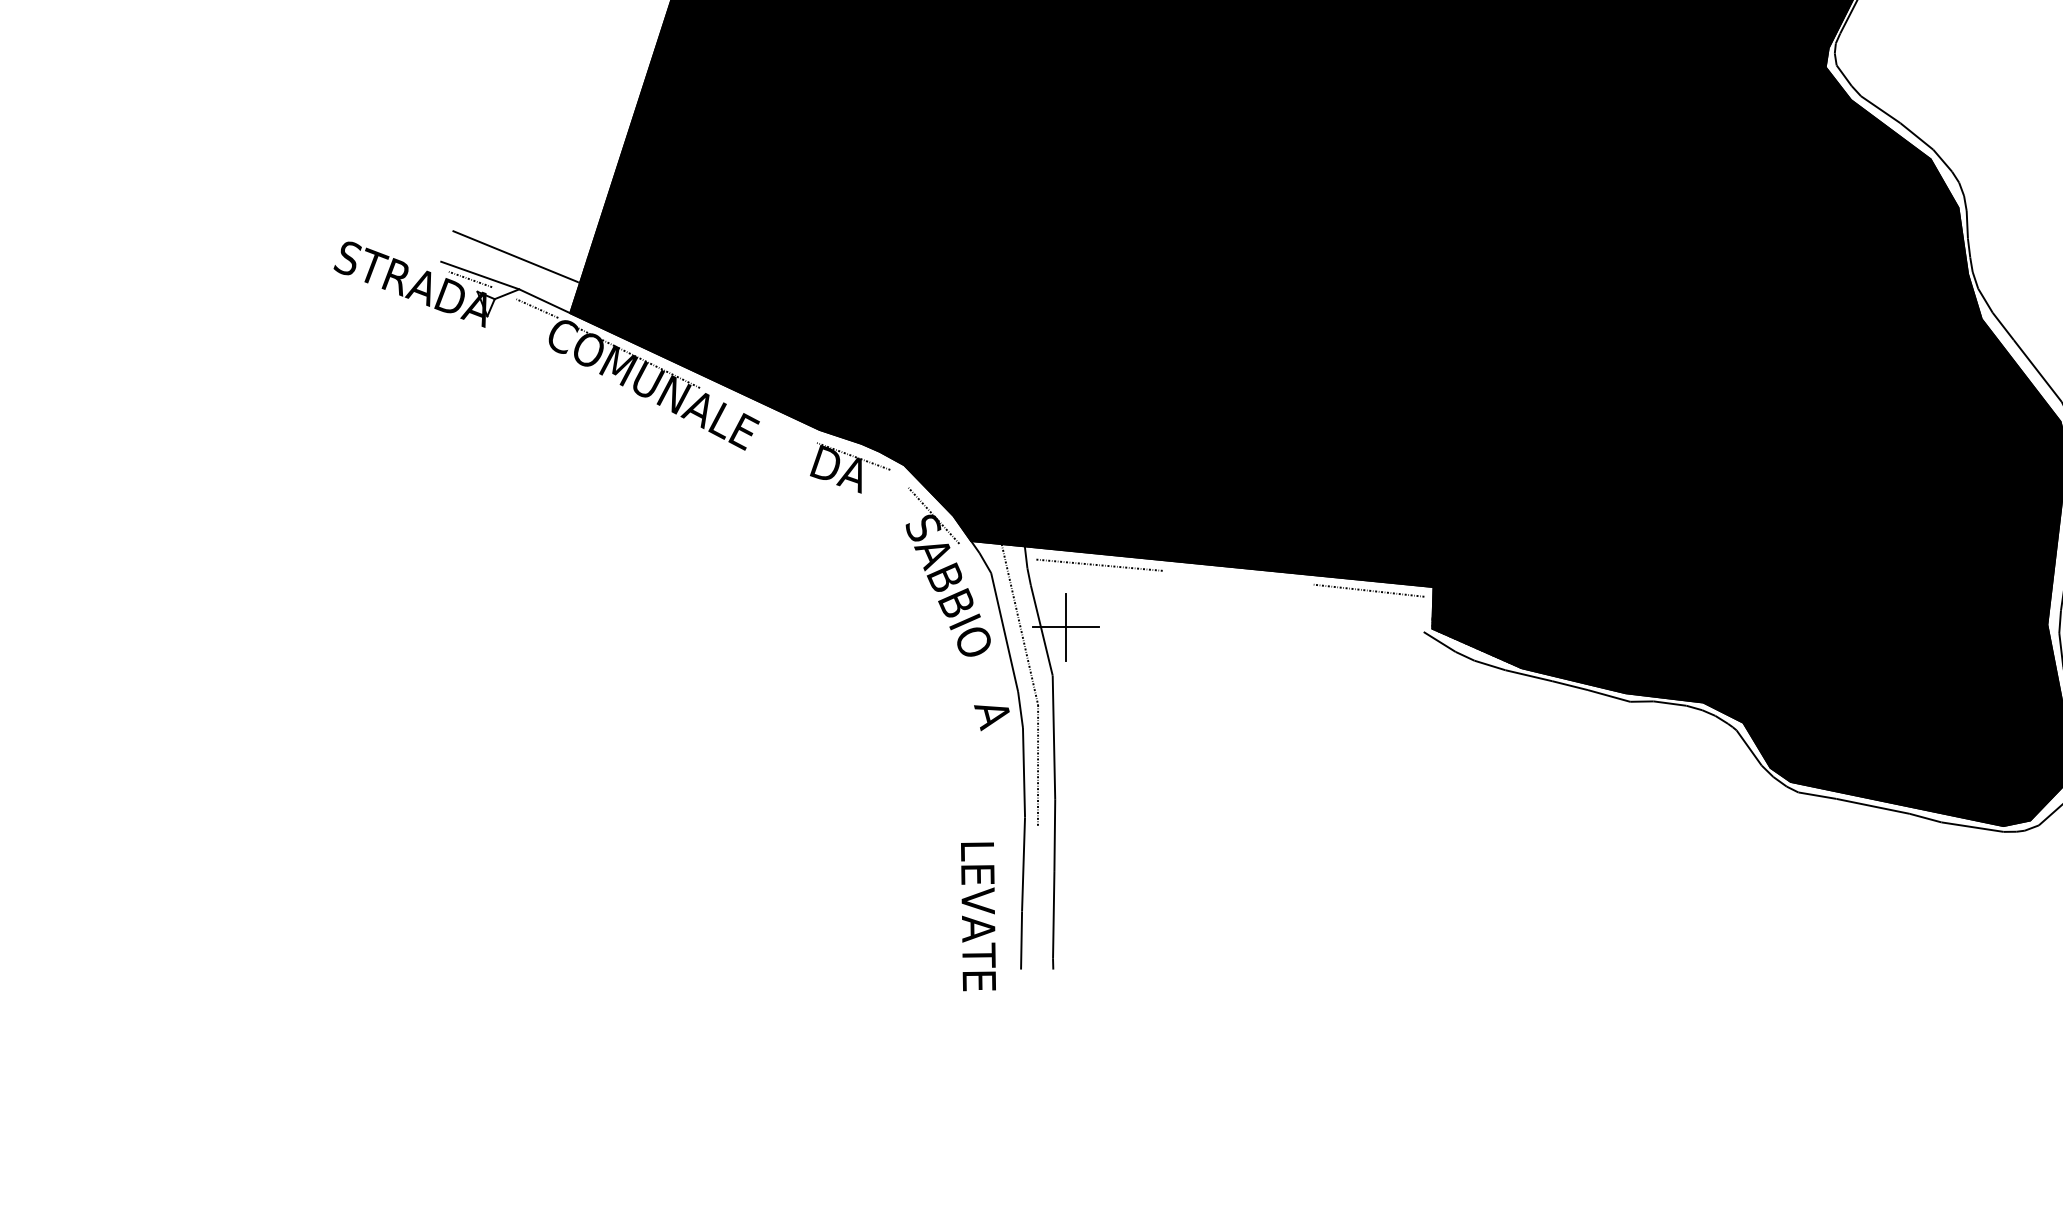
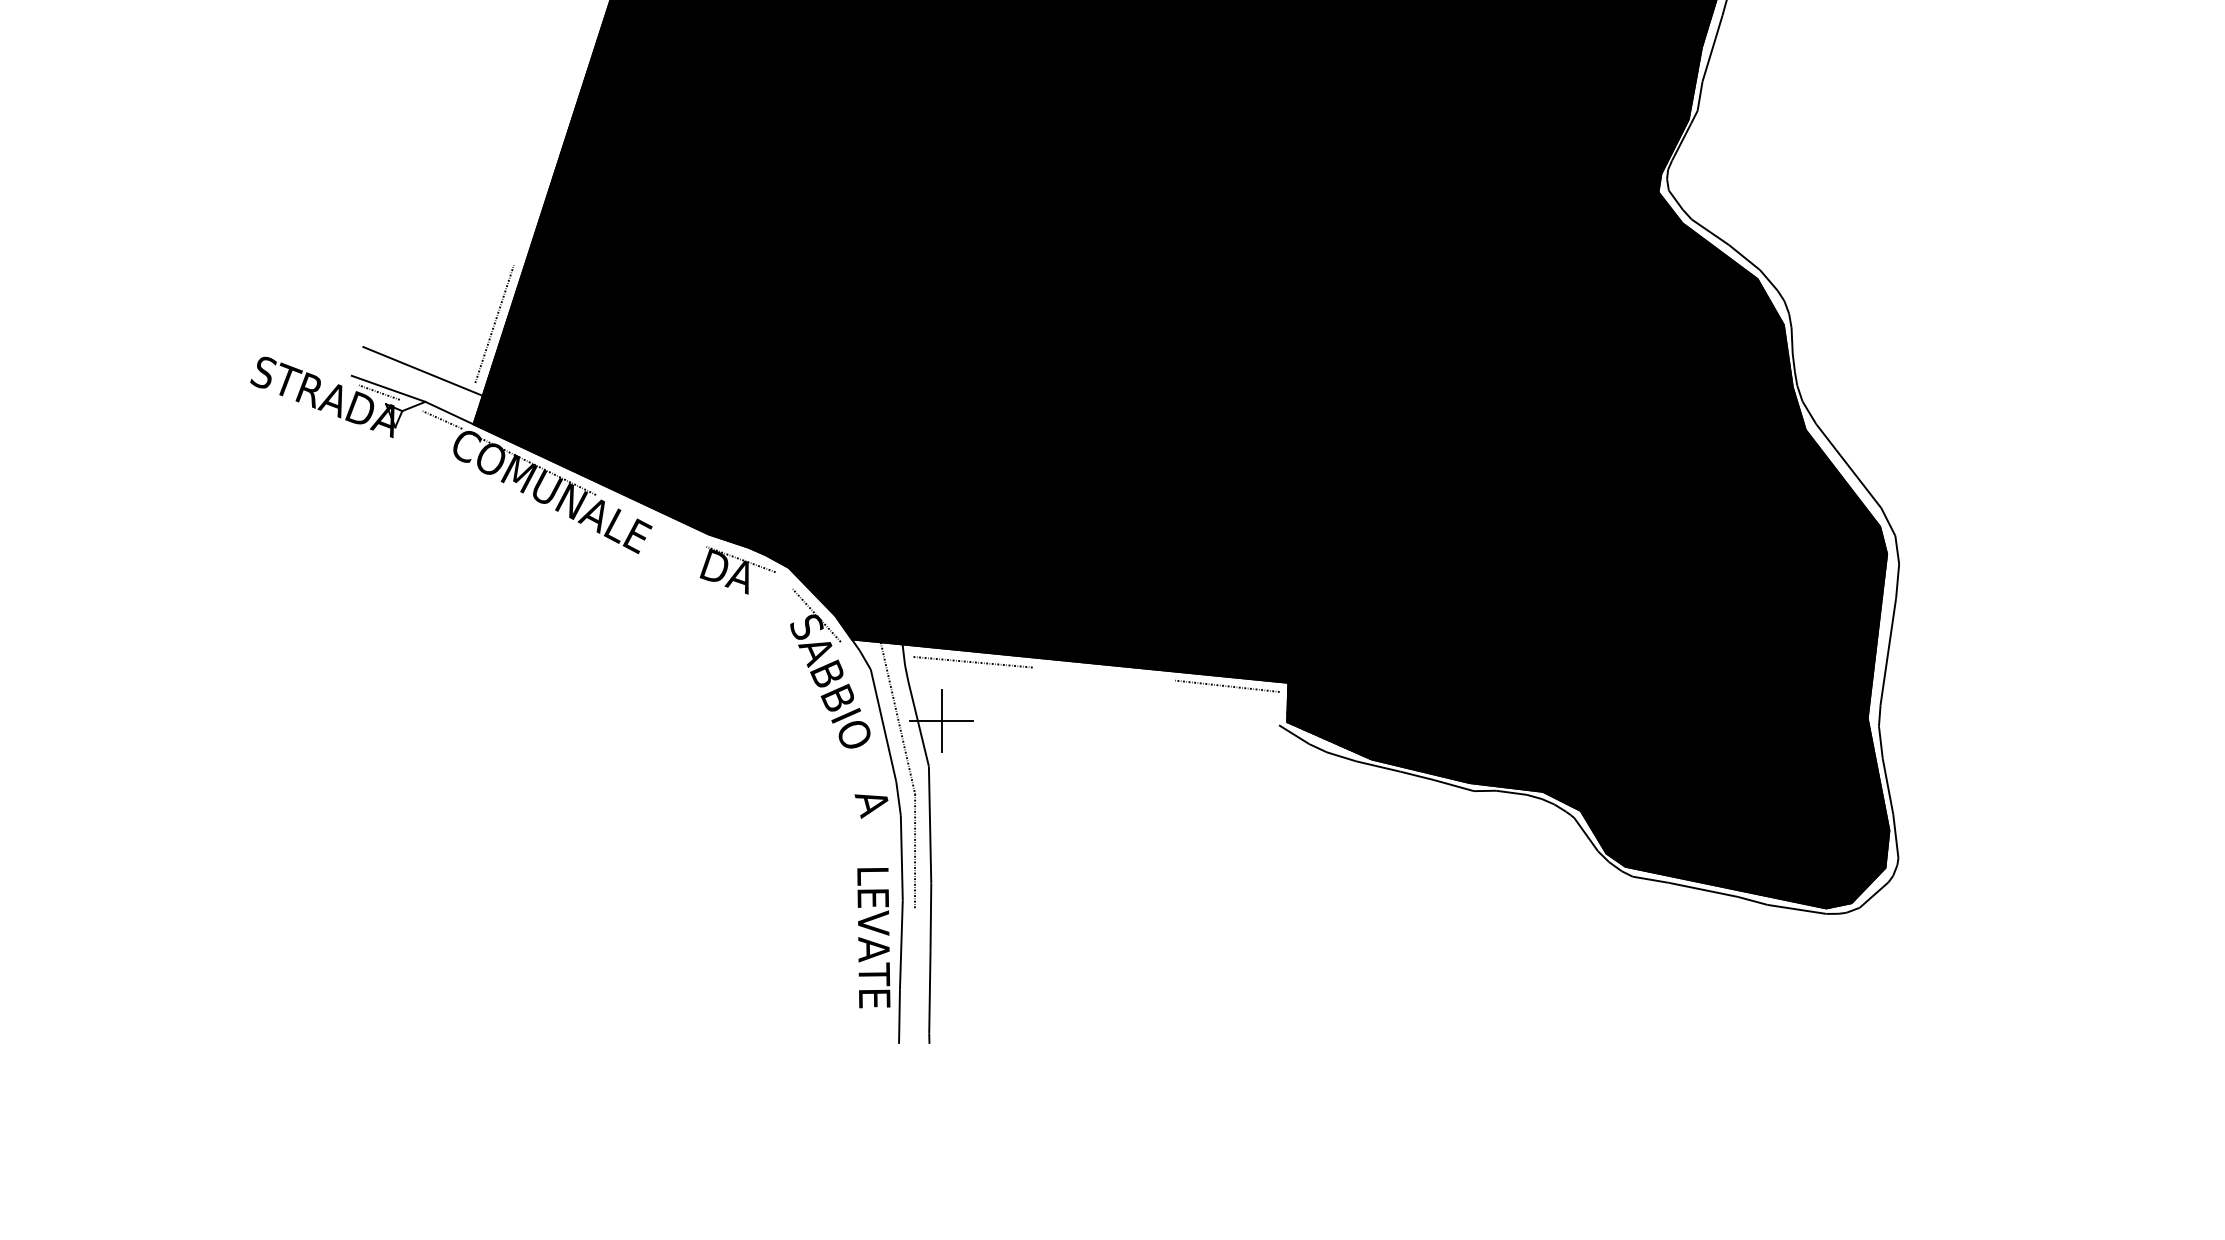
line: (592, 206) -> (494, 323), added
text: (978, 917) -> (873, 938), moved

